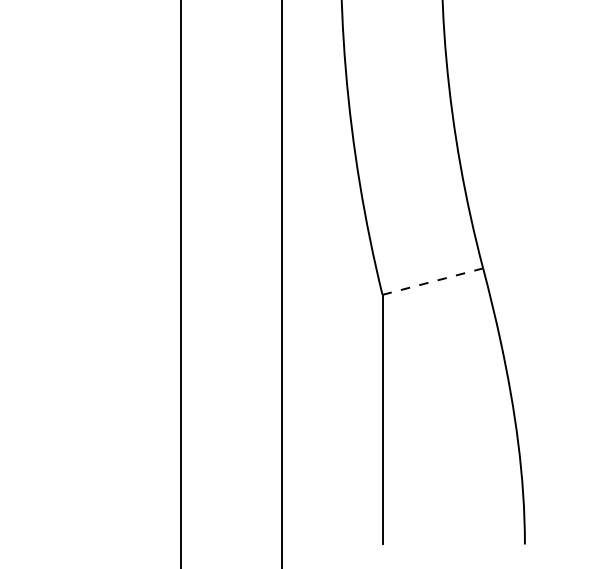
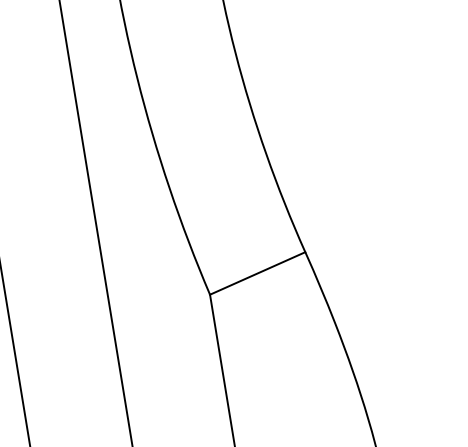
line: (433, 281) -> (258, 273), dashed -> solid

